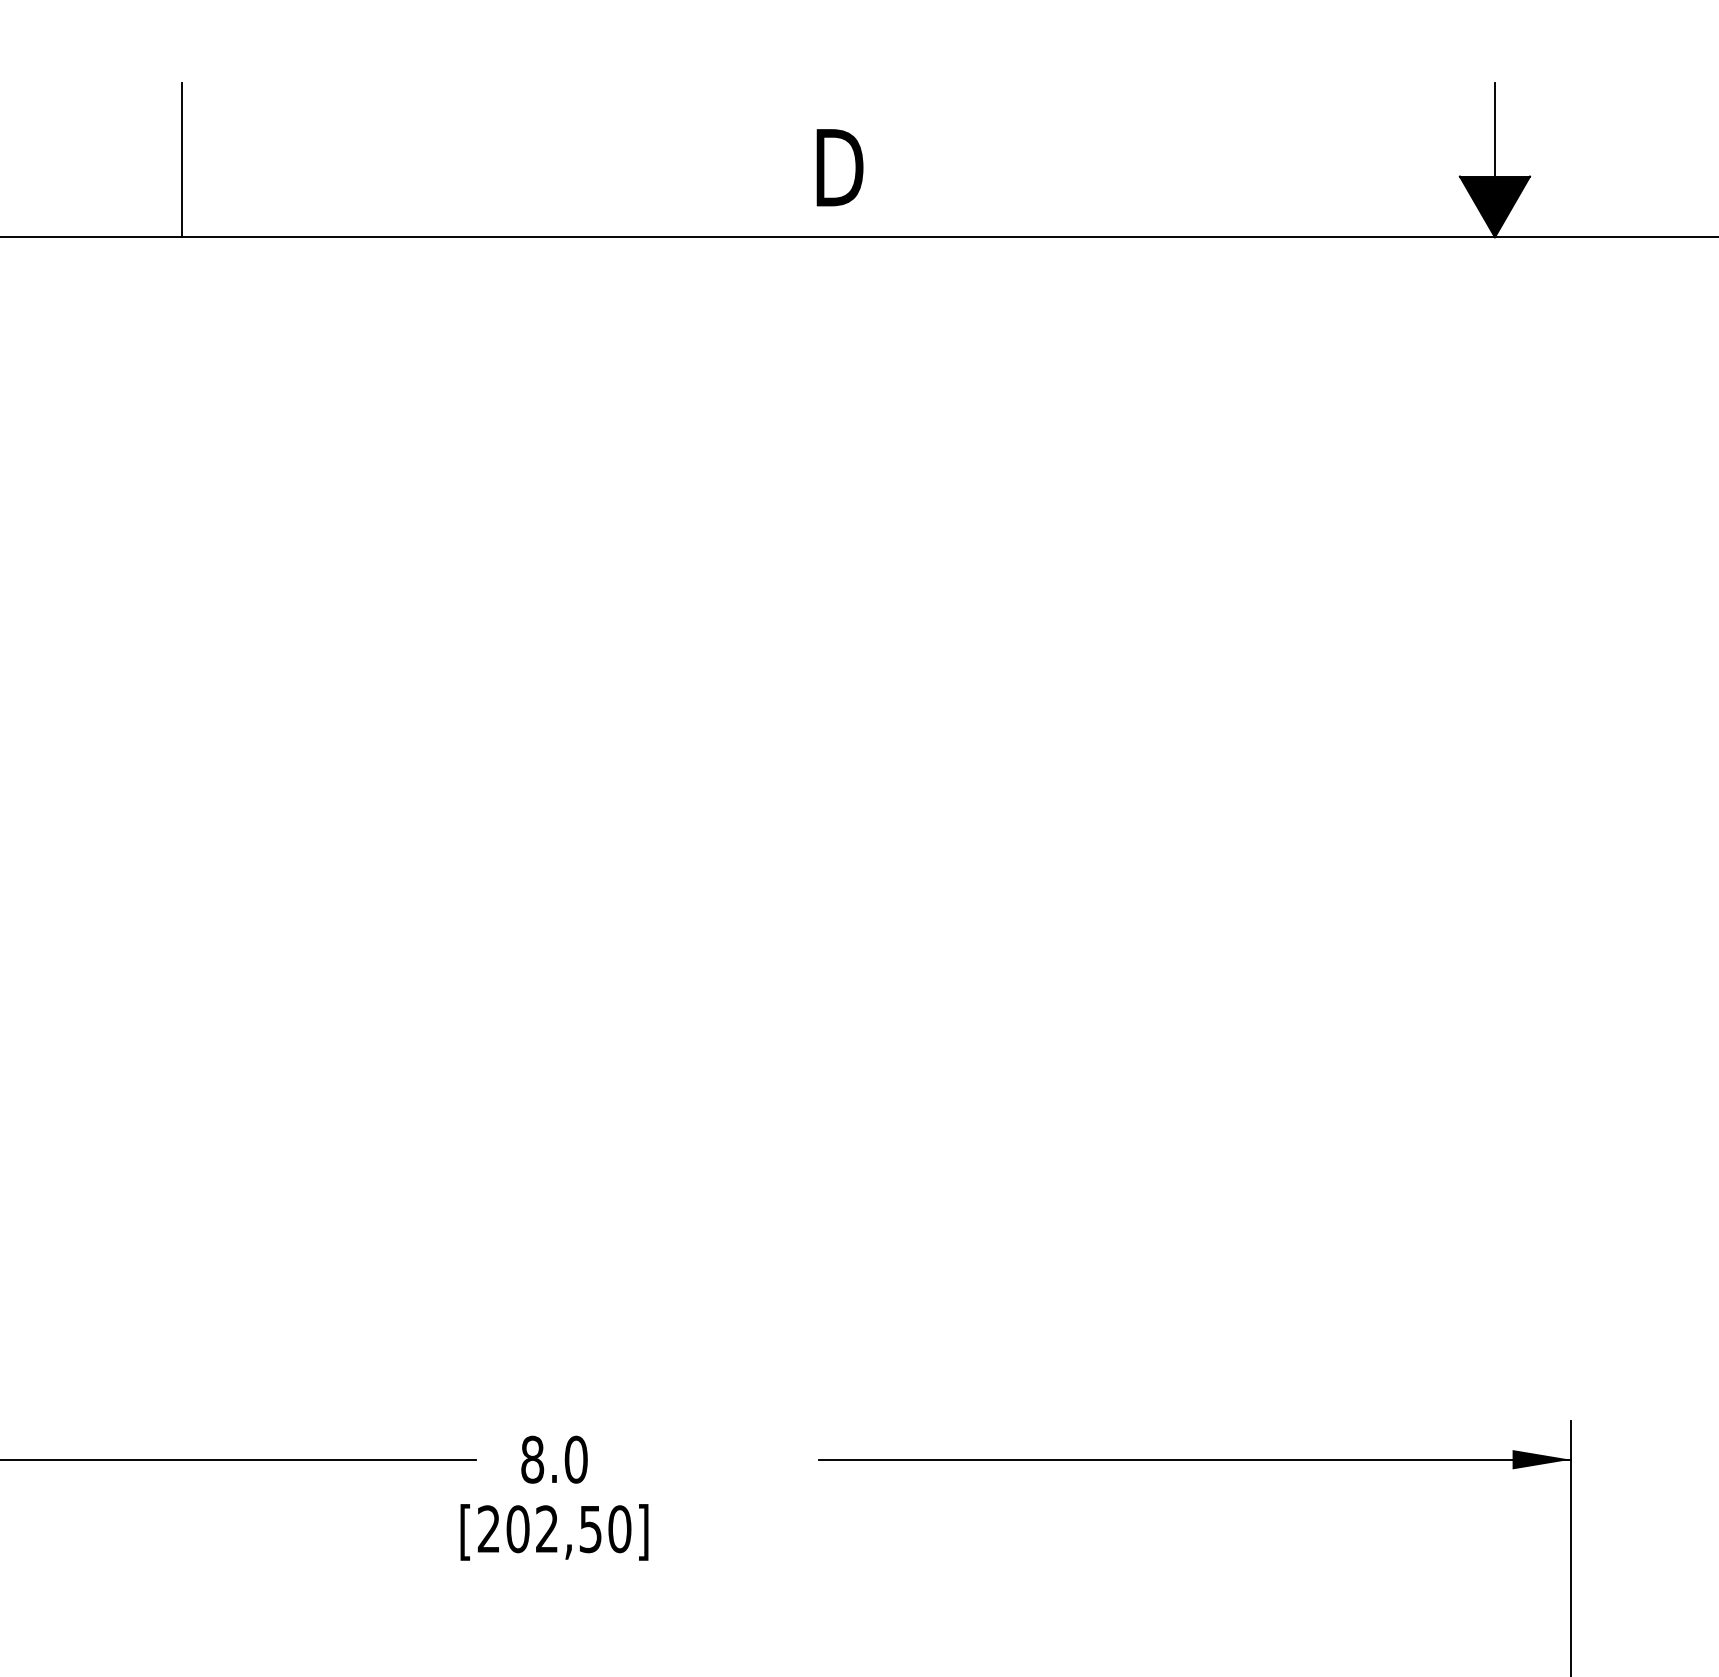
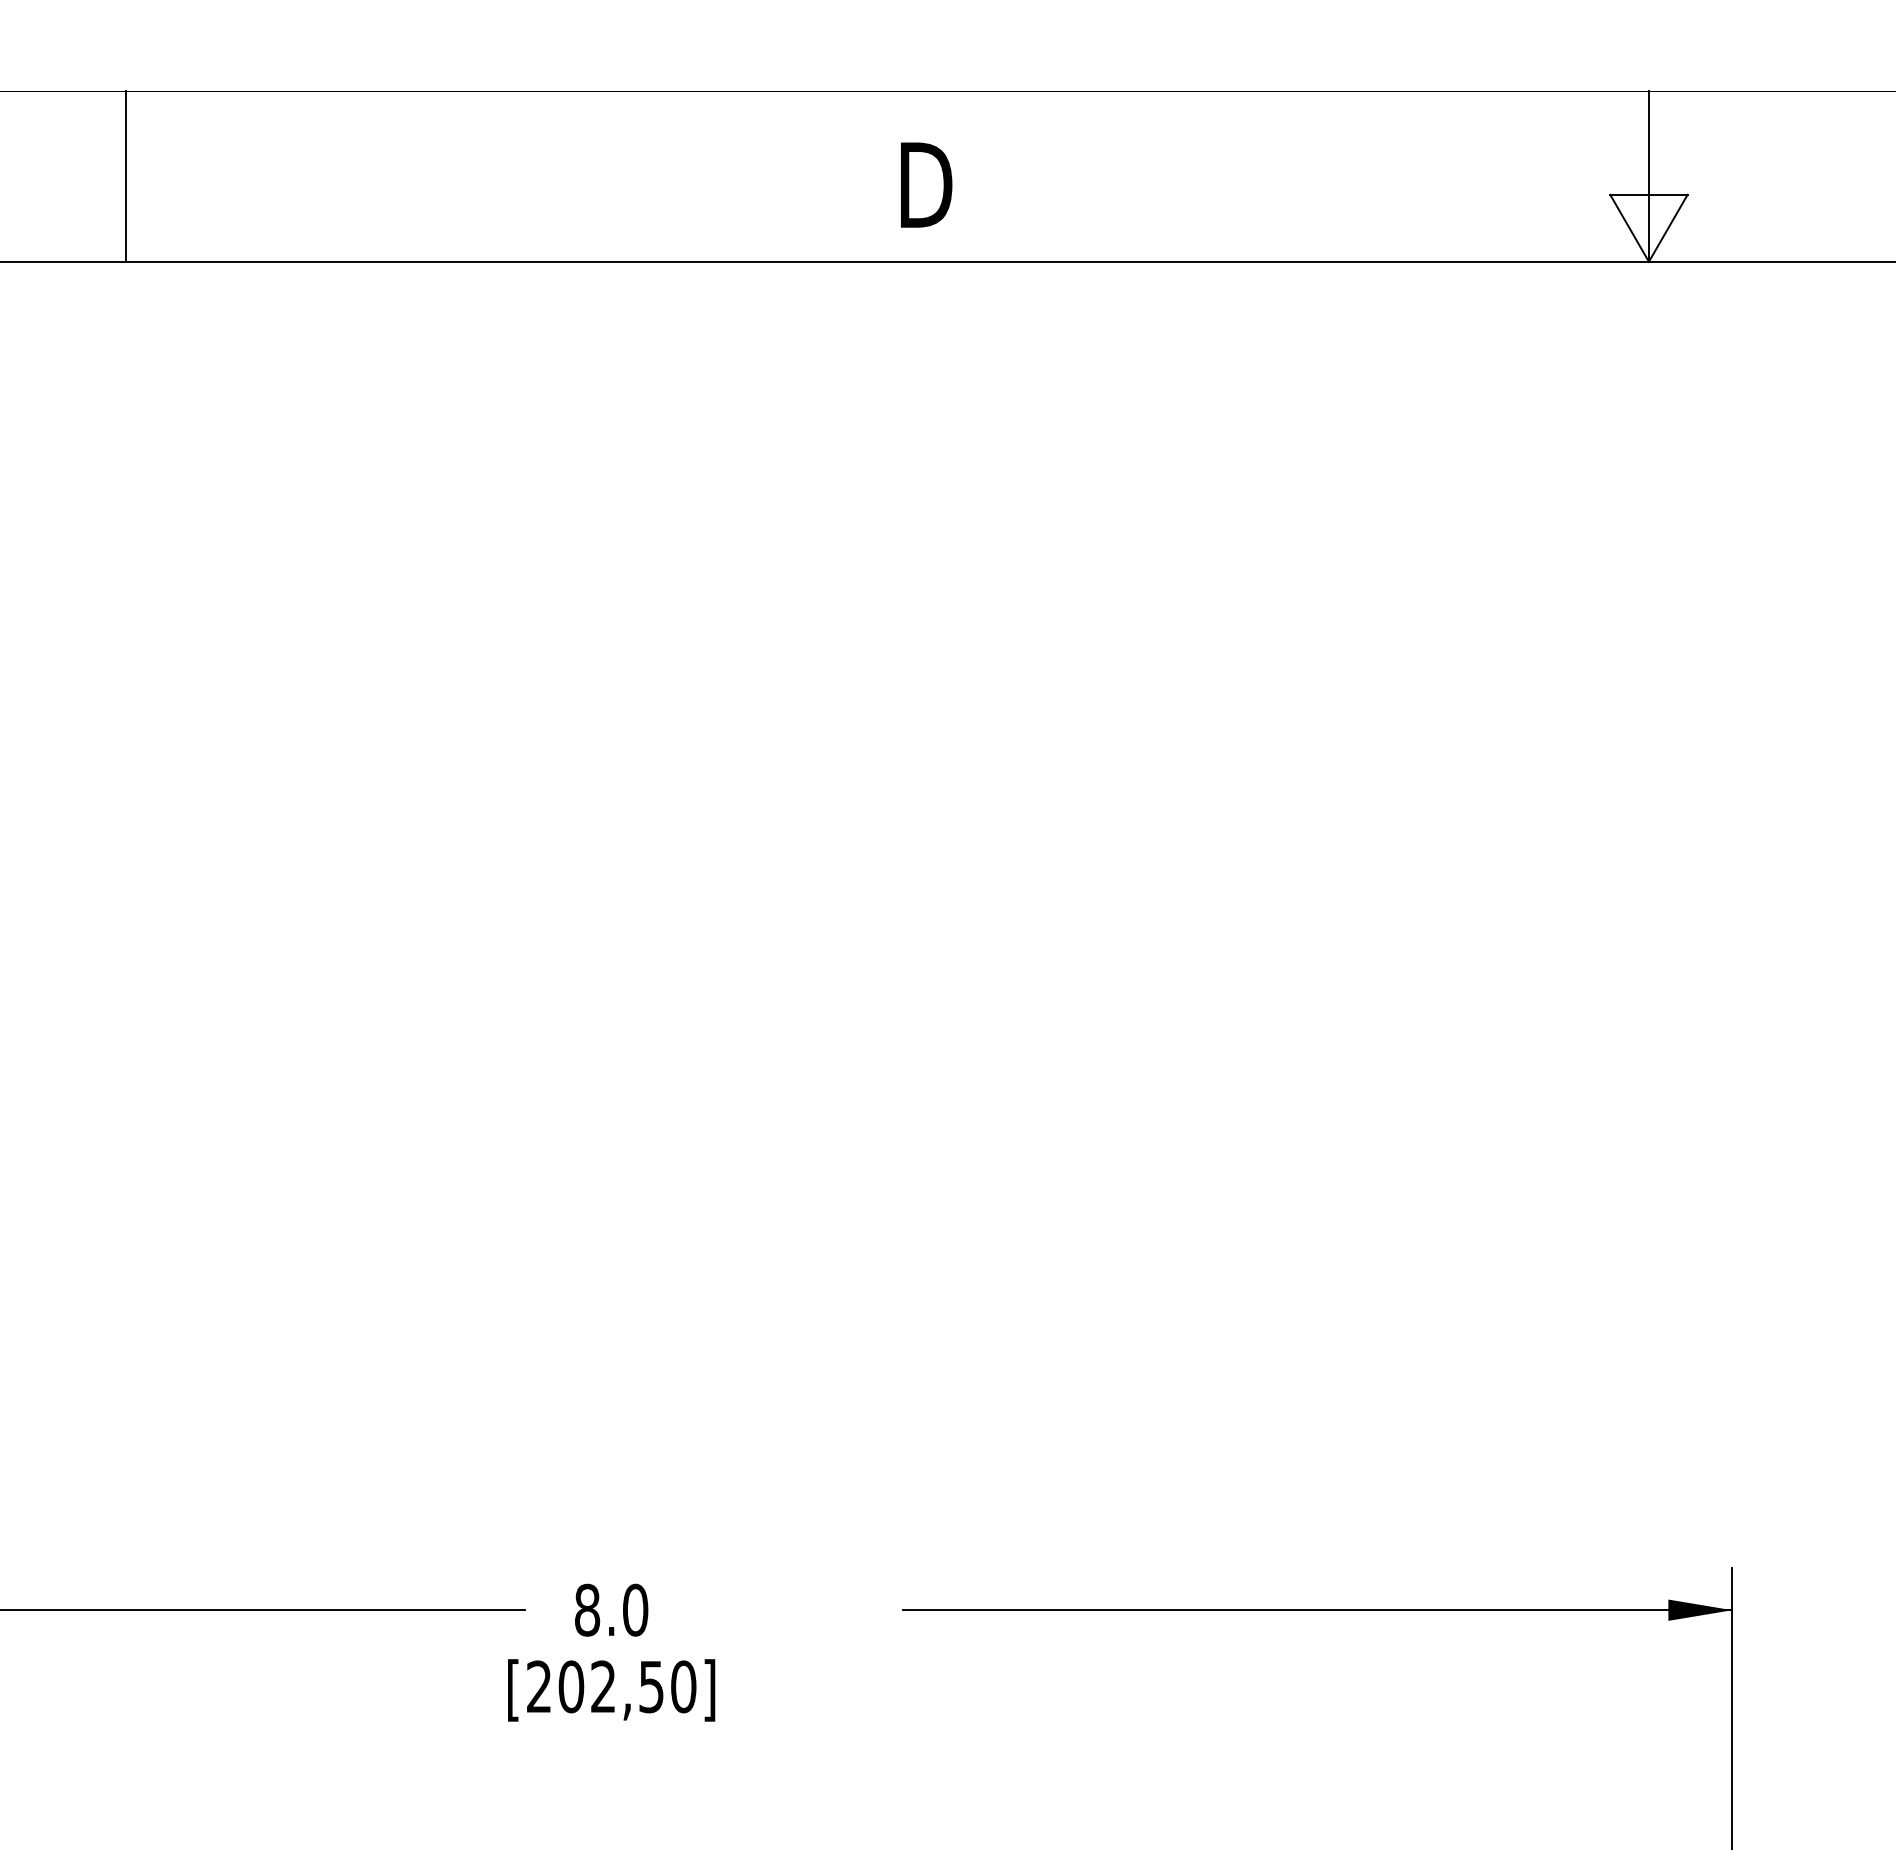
line: (182, 159) -> (126, 176), moved
fill: (1494, 206) -> (1648, 227), removed

